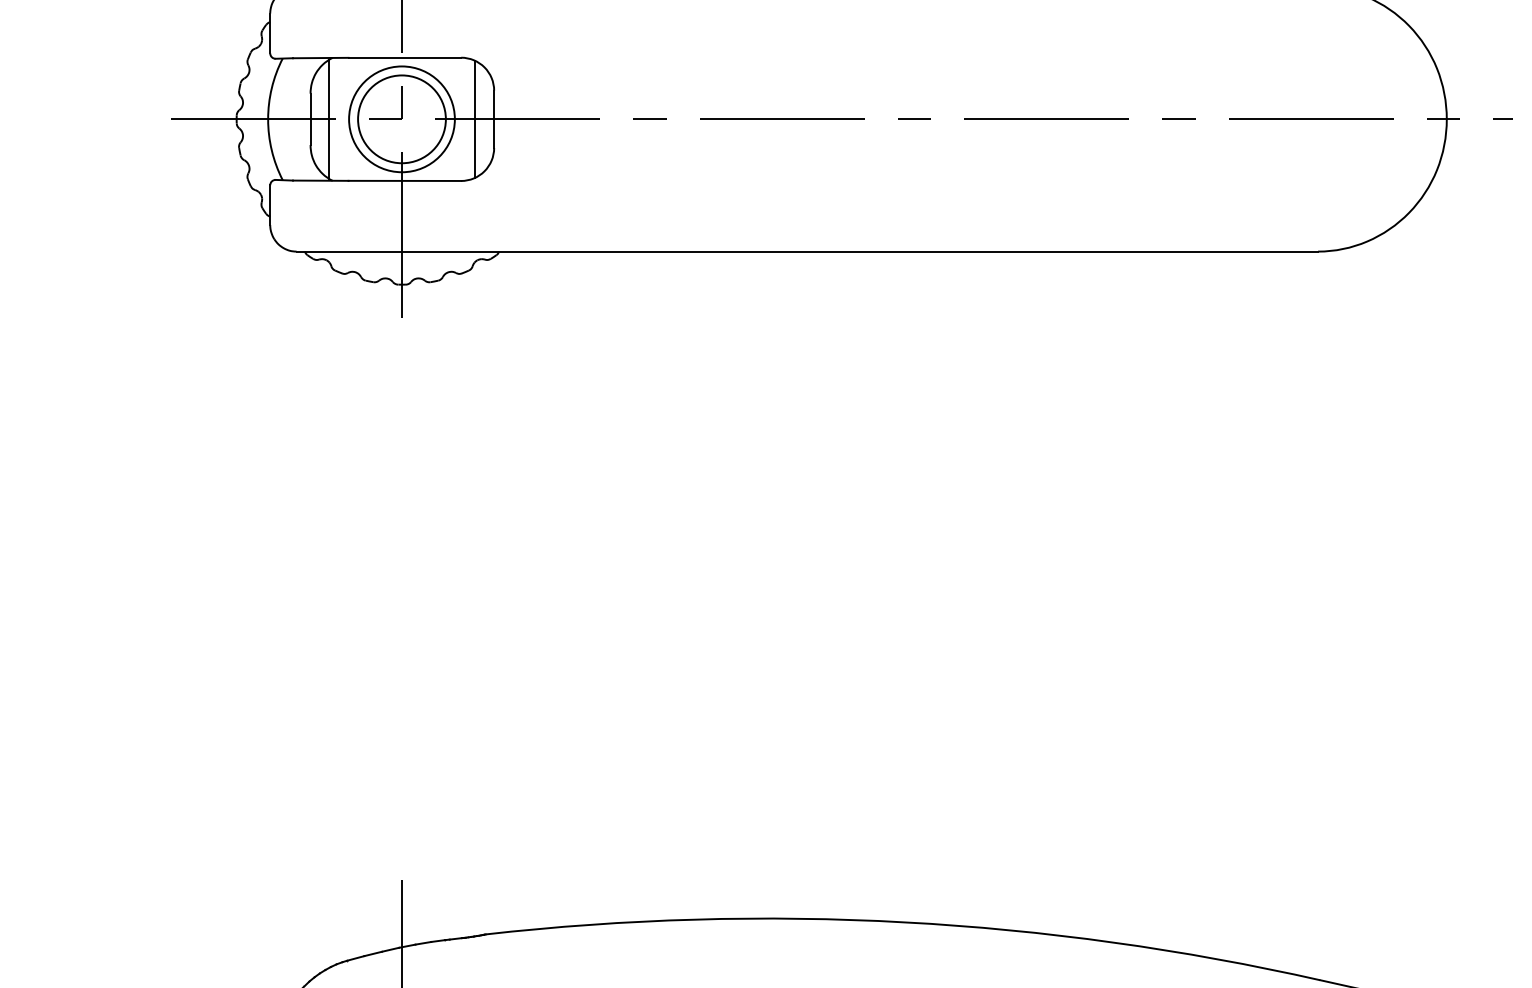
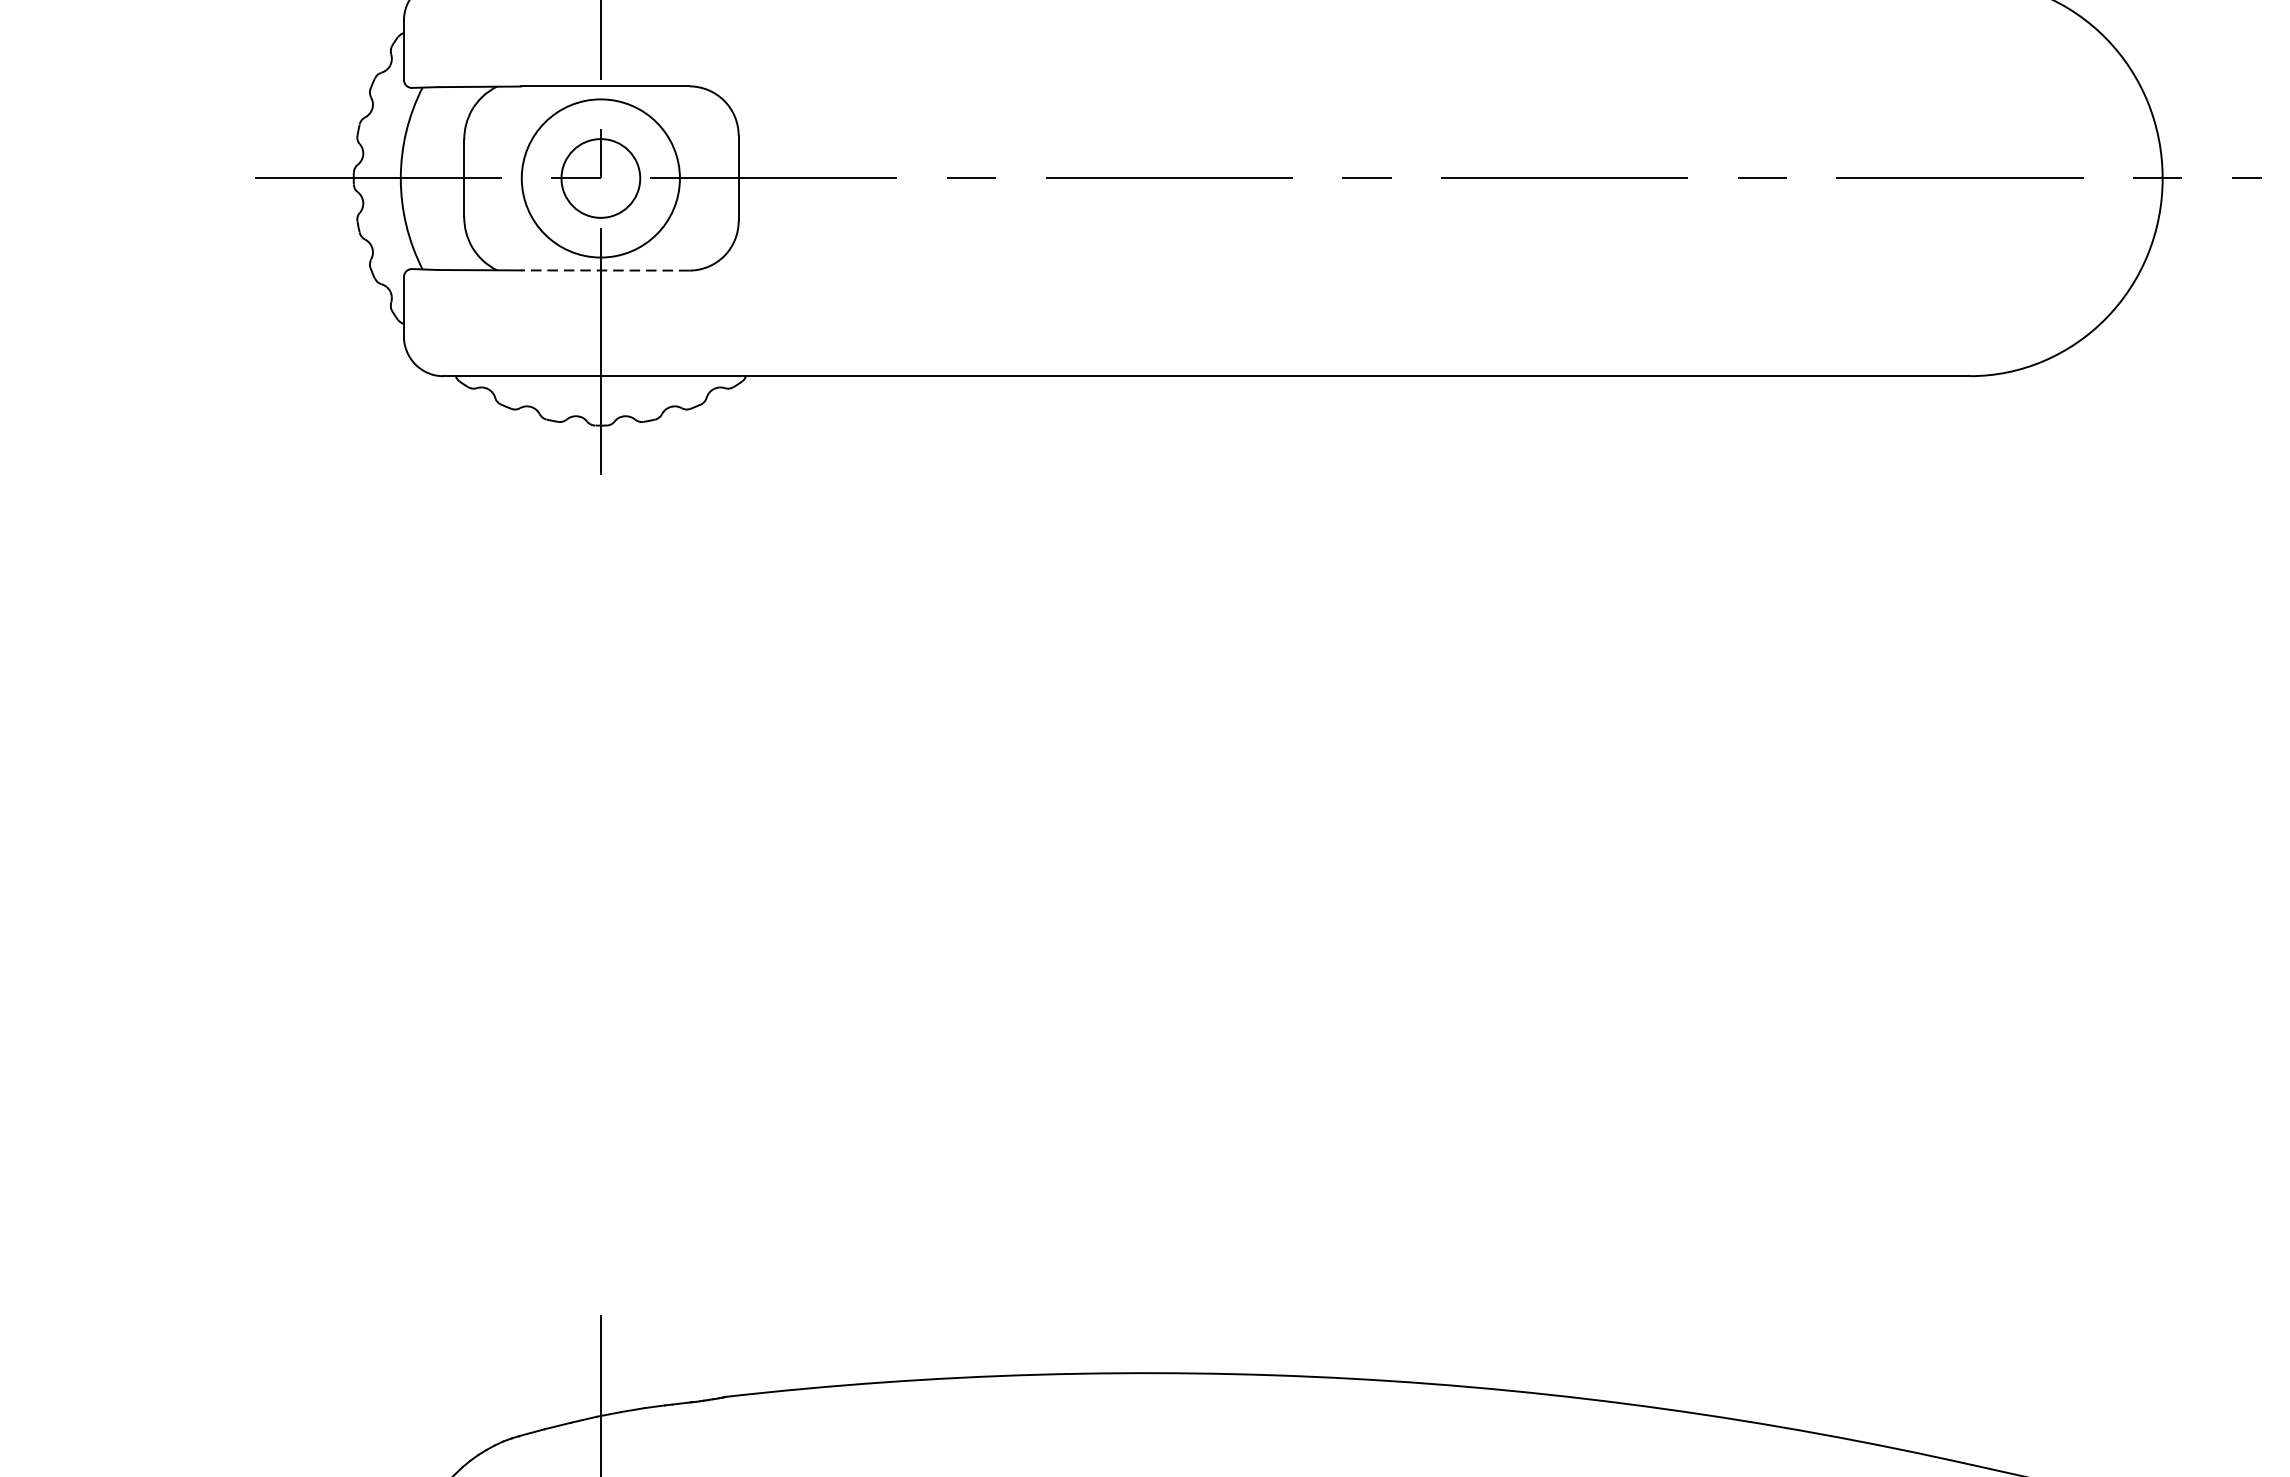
line: (329, 119) -> (492, 178), removed
circle: (401, 119) -> (600, 178), size x0.6
line: (474, 119) -> (709, 178), removed
line: (404, 180) -> (604, 269), solid -> dashed

